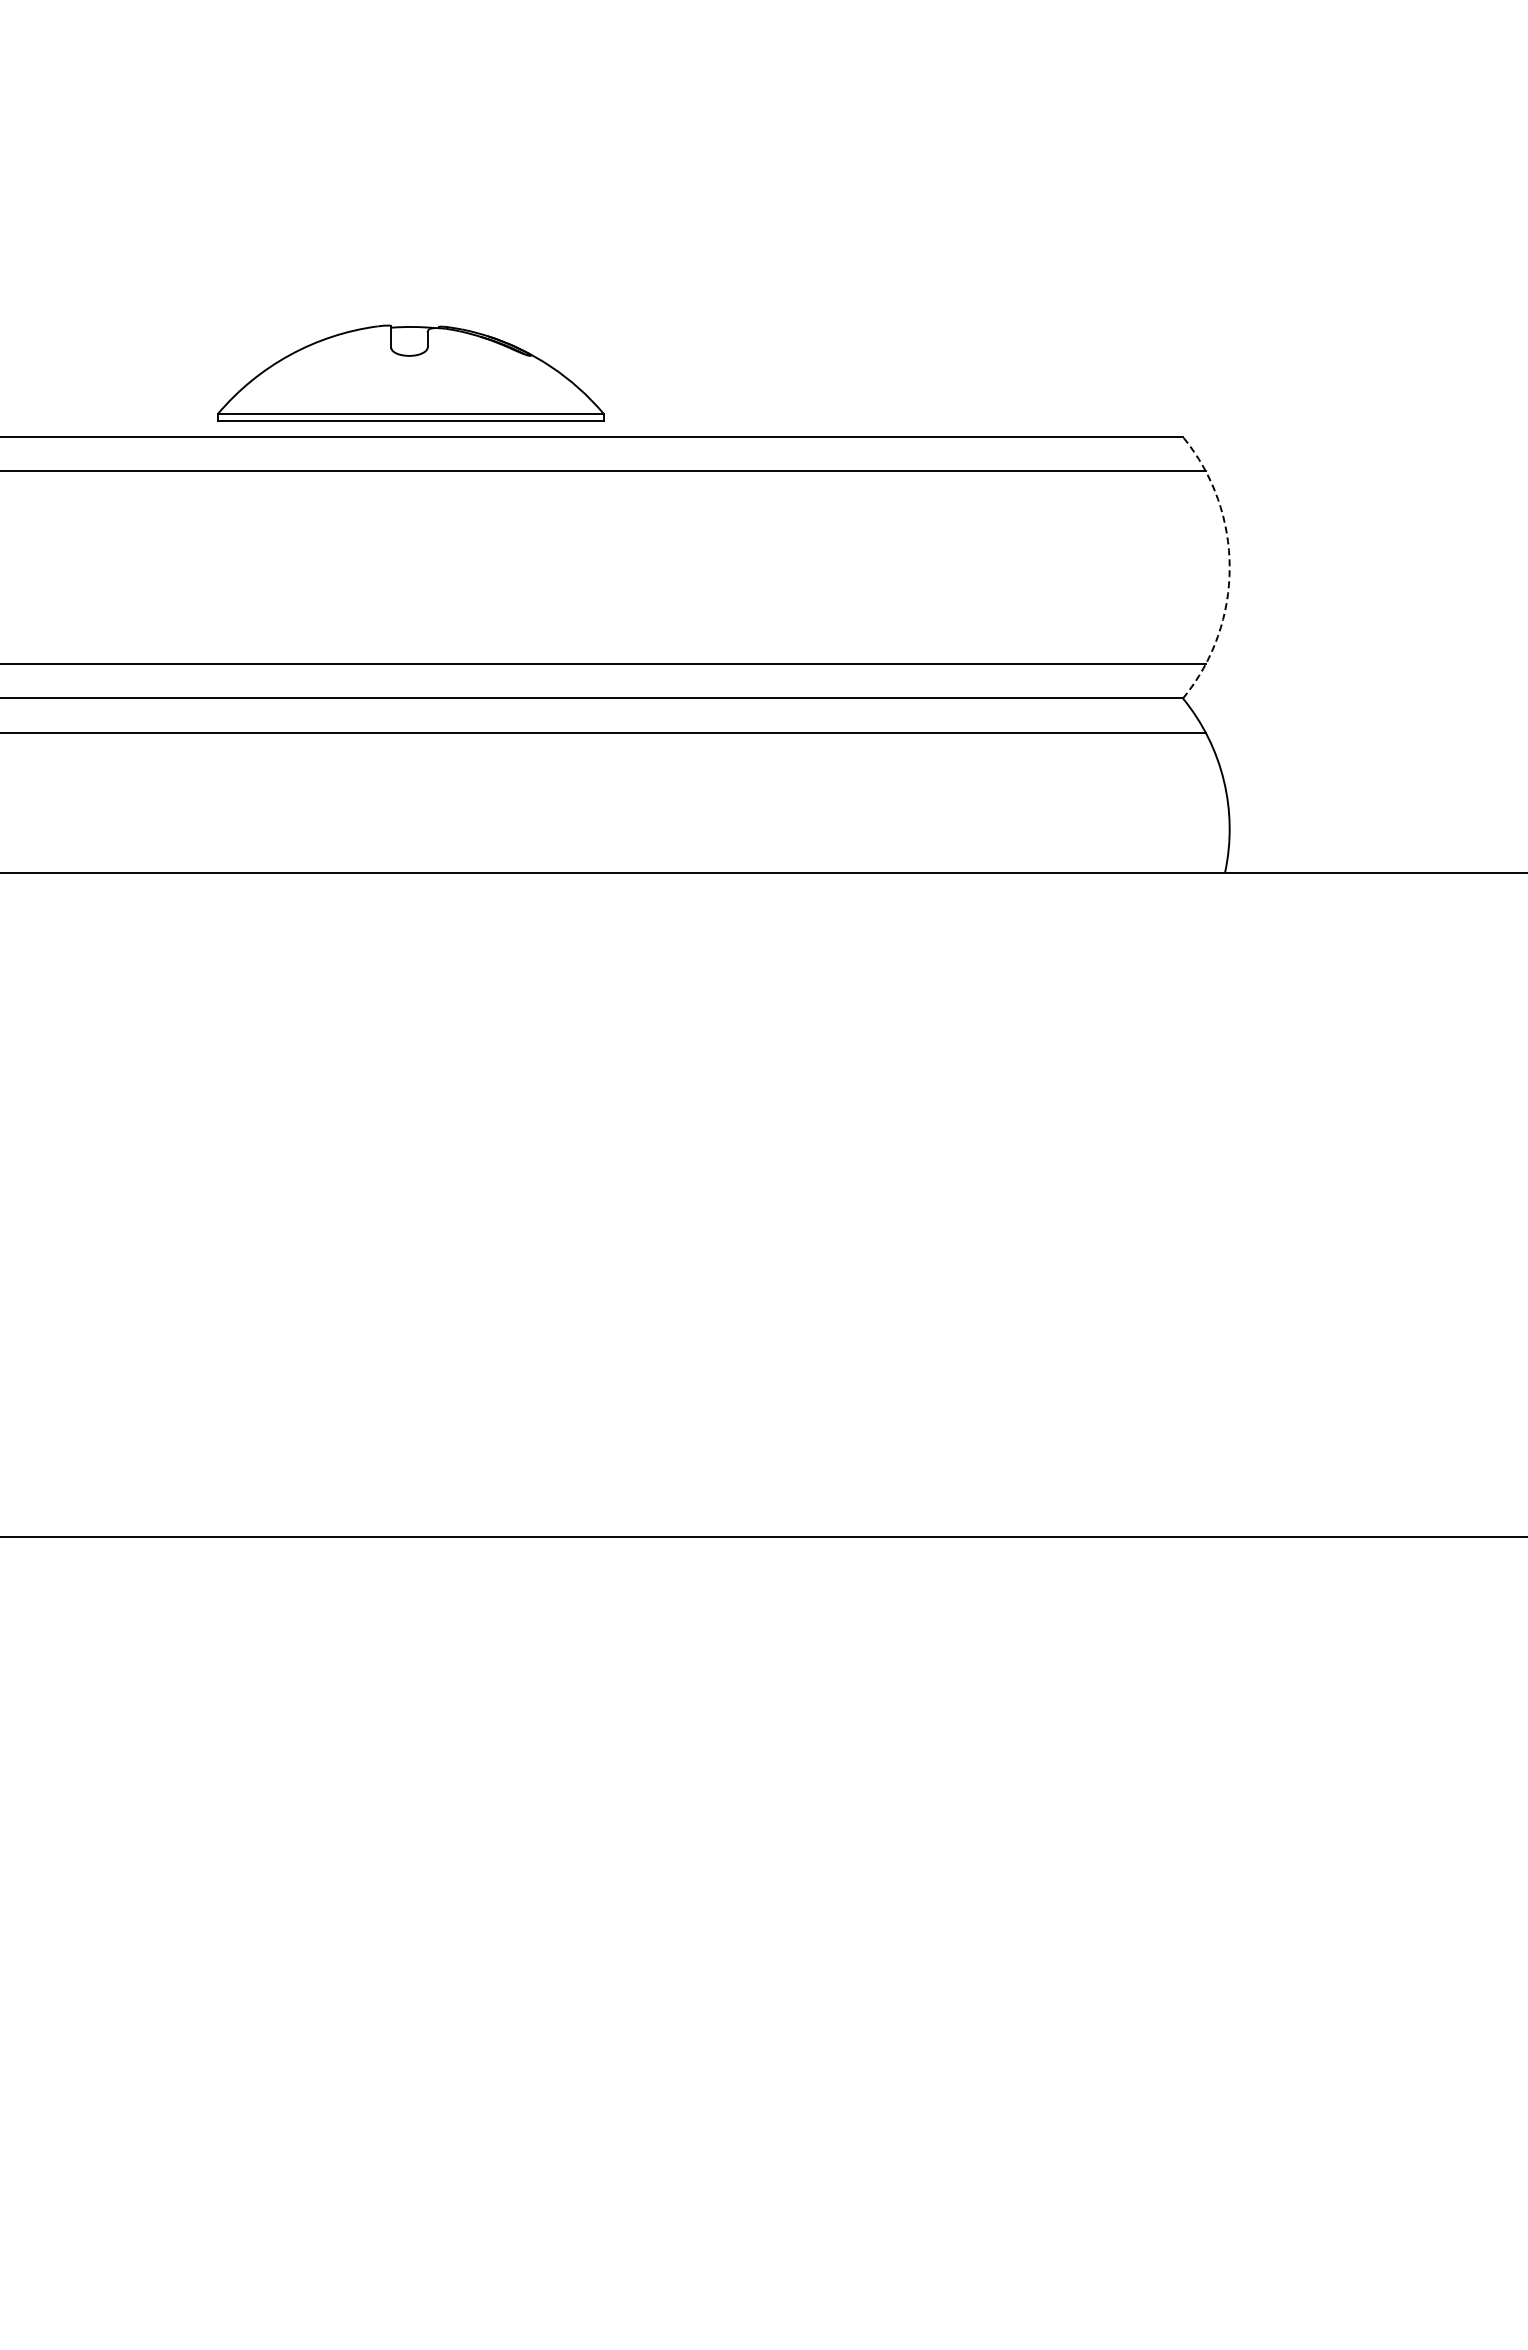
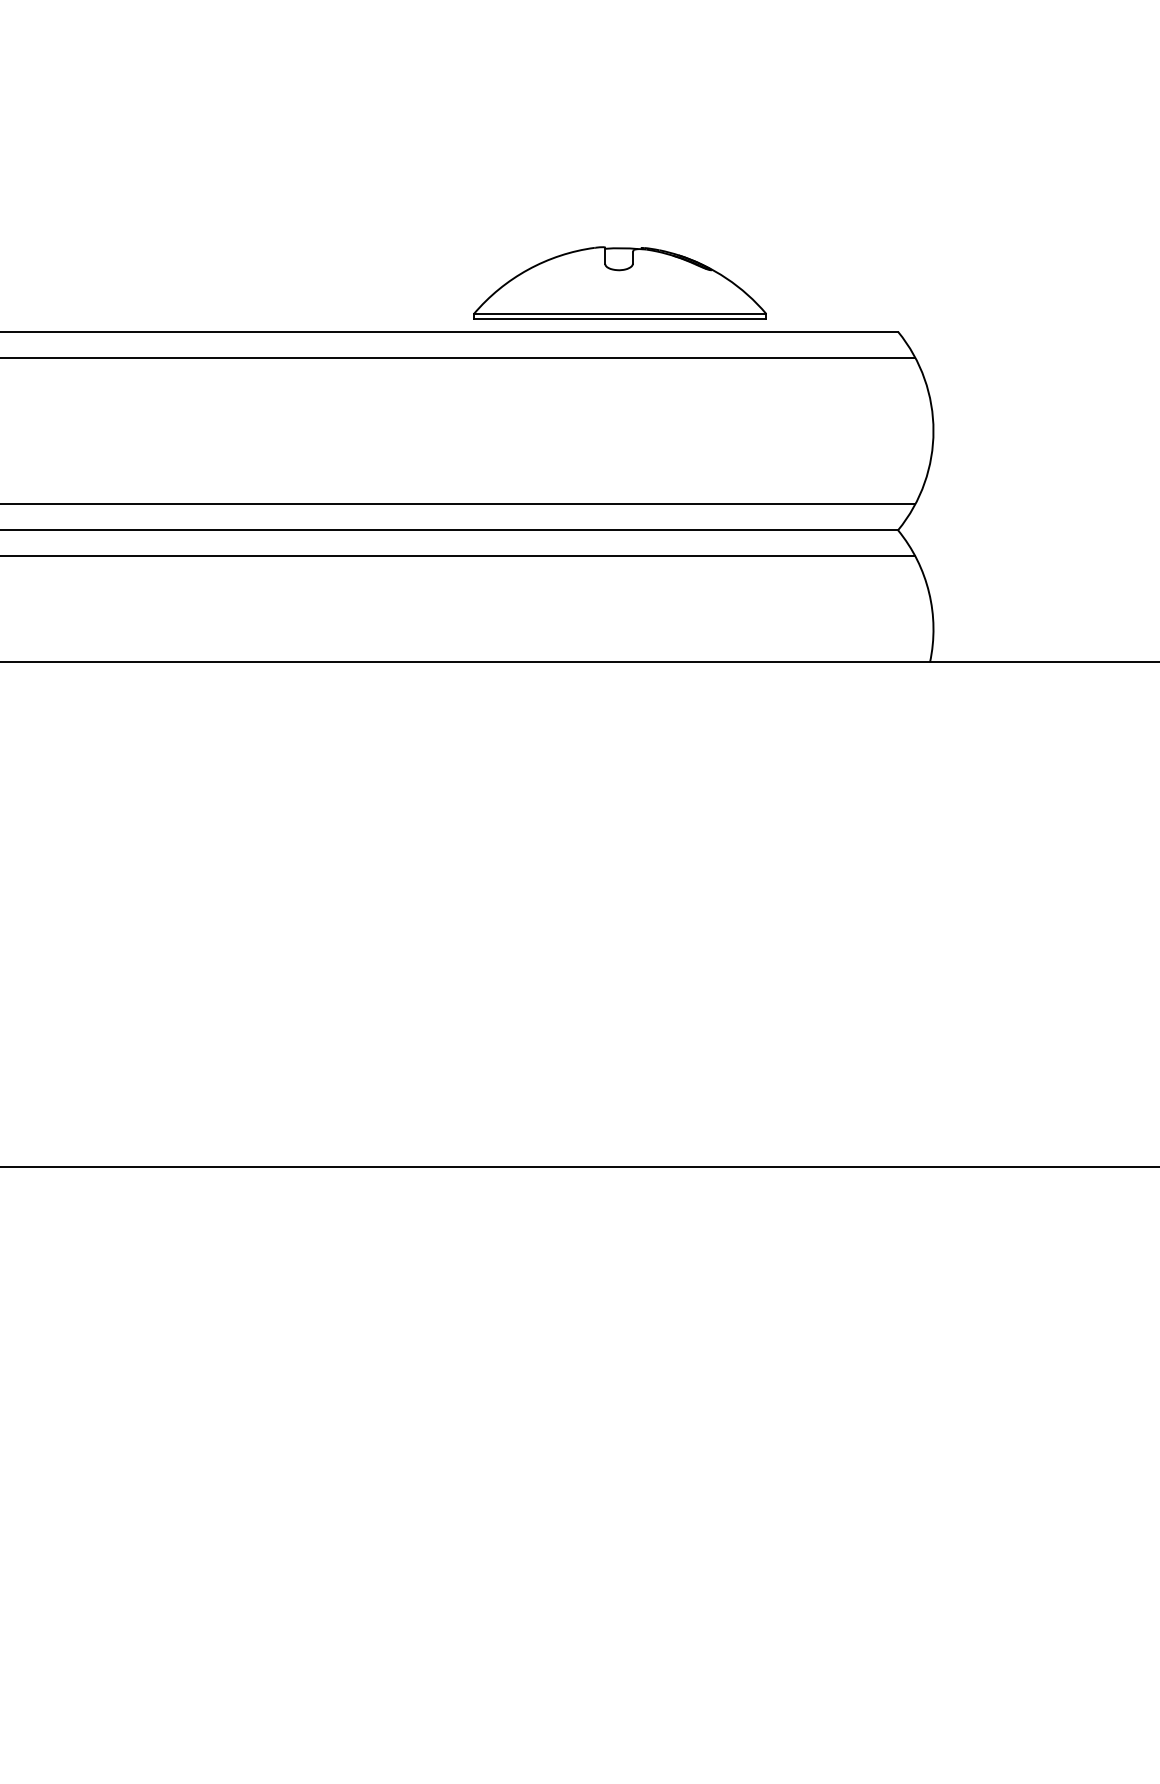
part: (410, 372) -> (619, 282), moved
arc: (1229, 567) -> (933, 430), dashed -> solid

